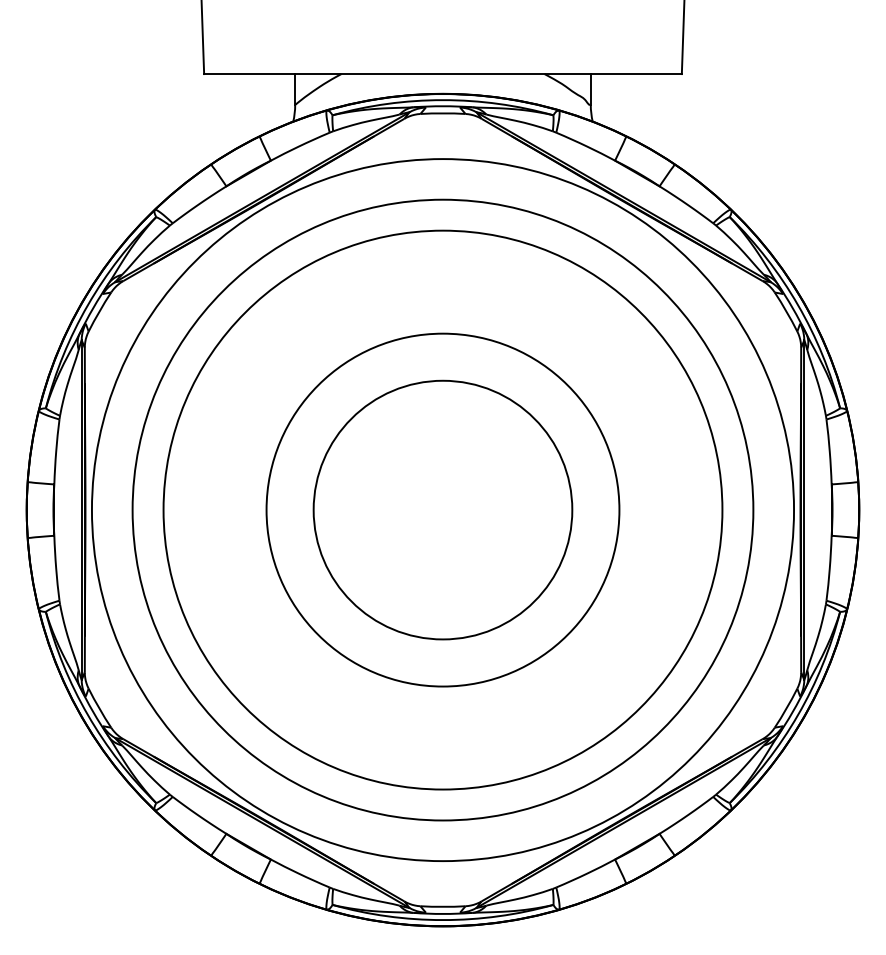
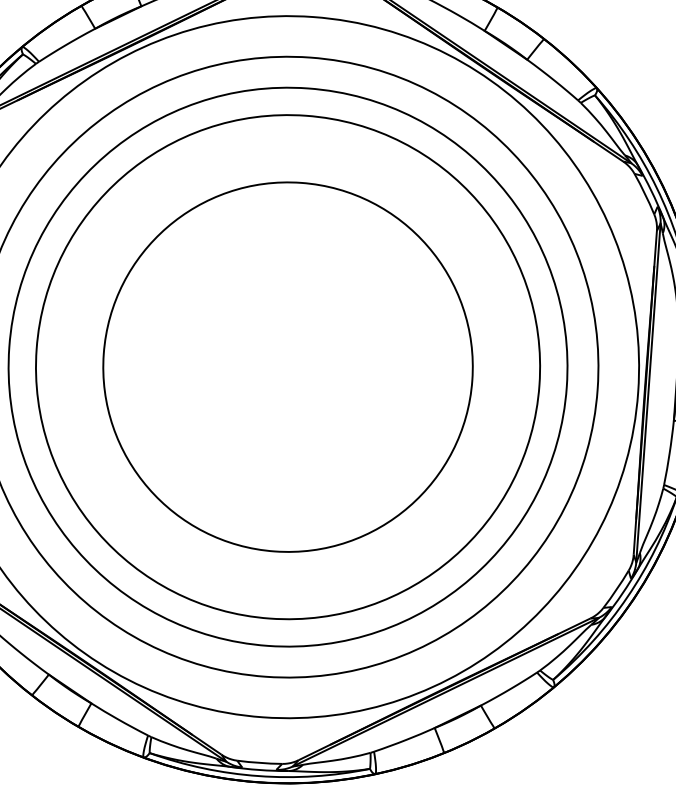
circle: (442, 509) -> (287, 366), size x1.43
circle: (442, 510) -> (287, 367), size x1.43

